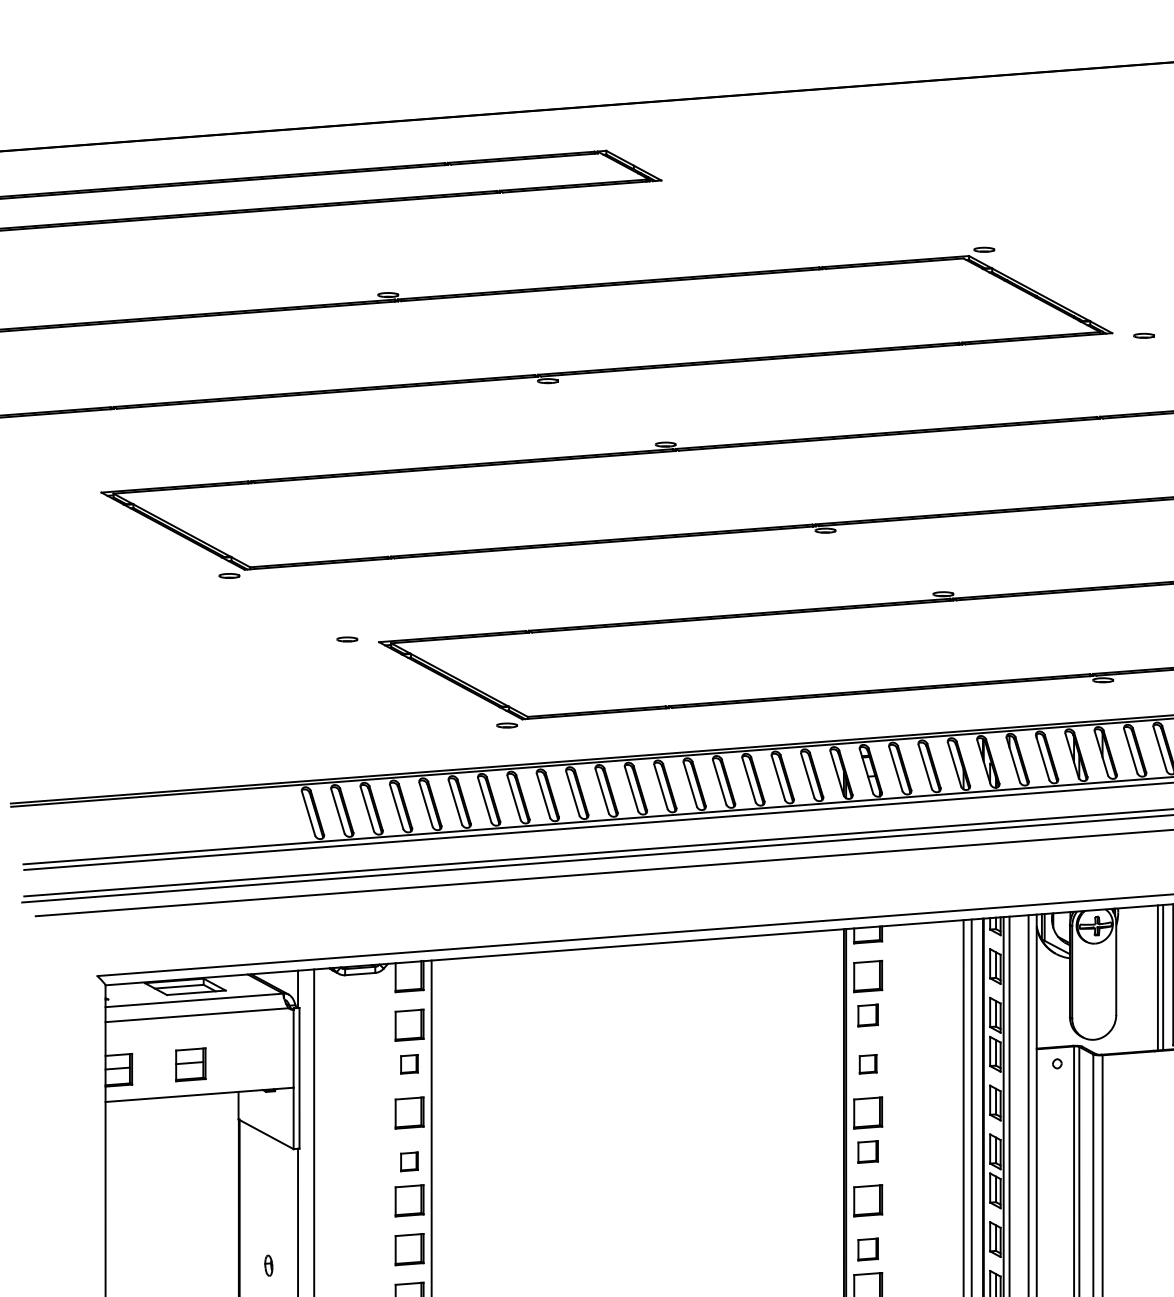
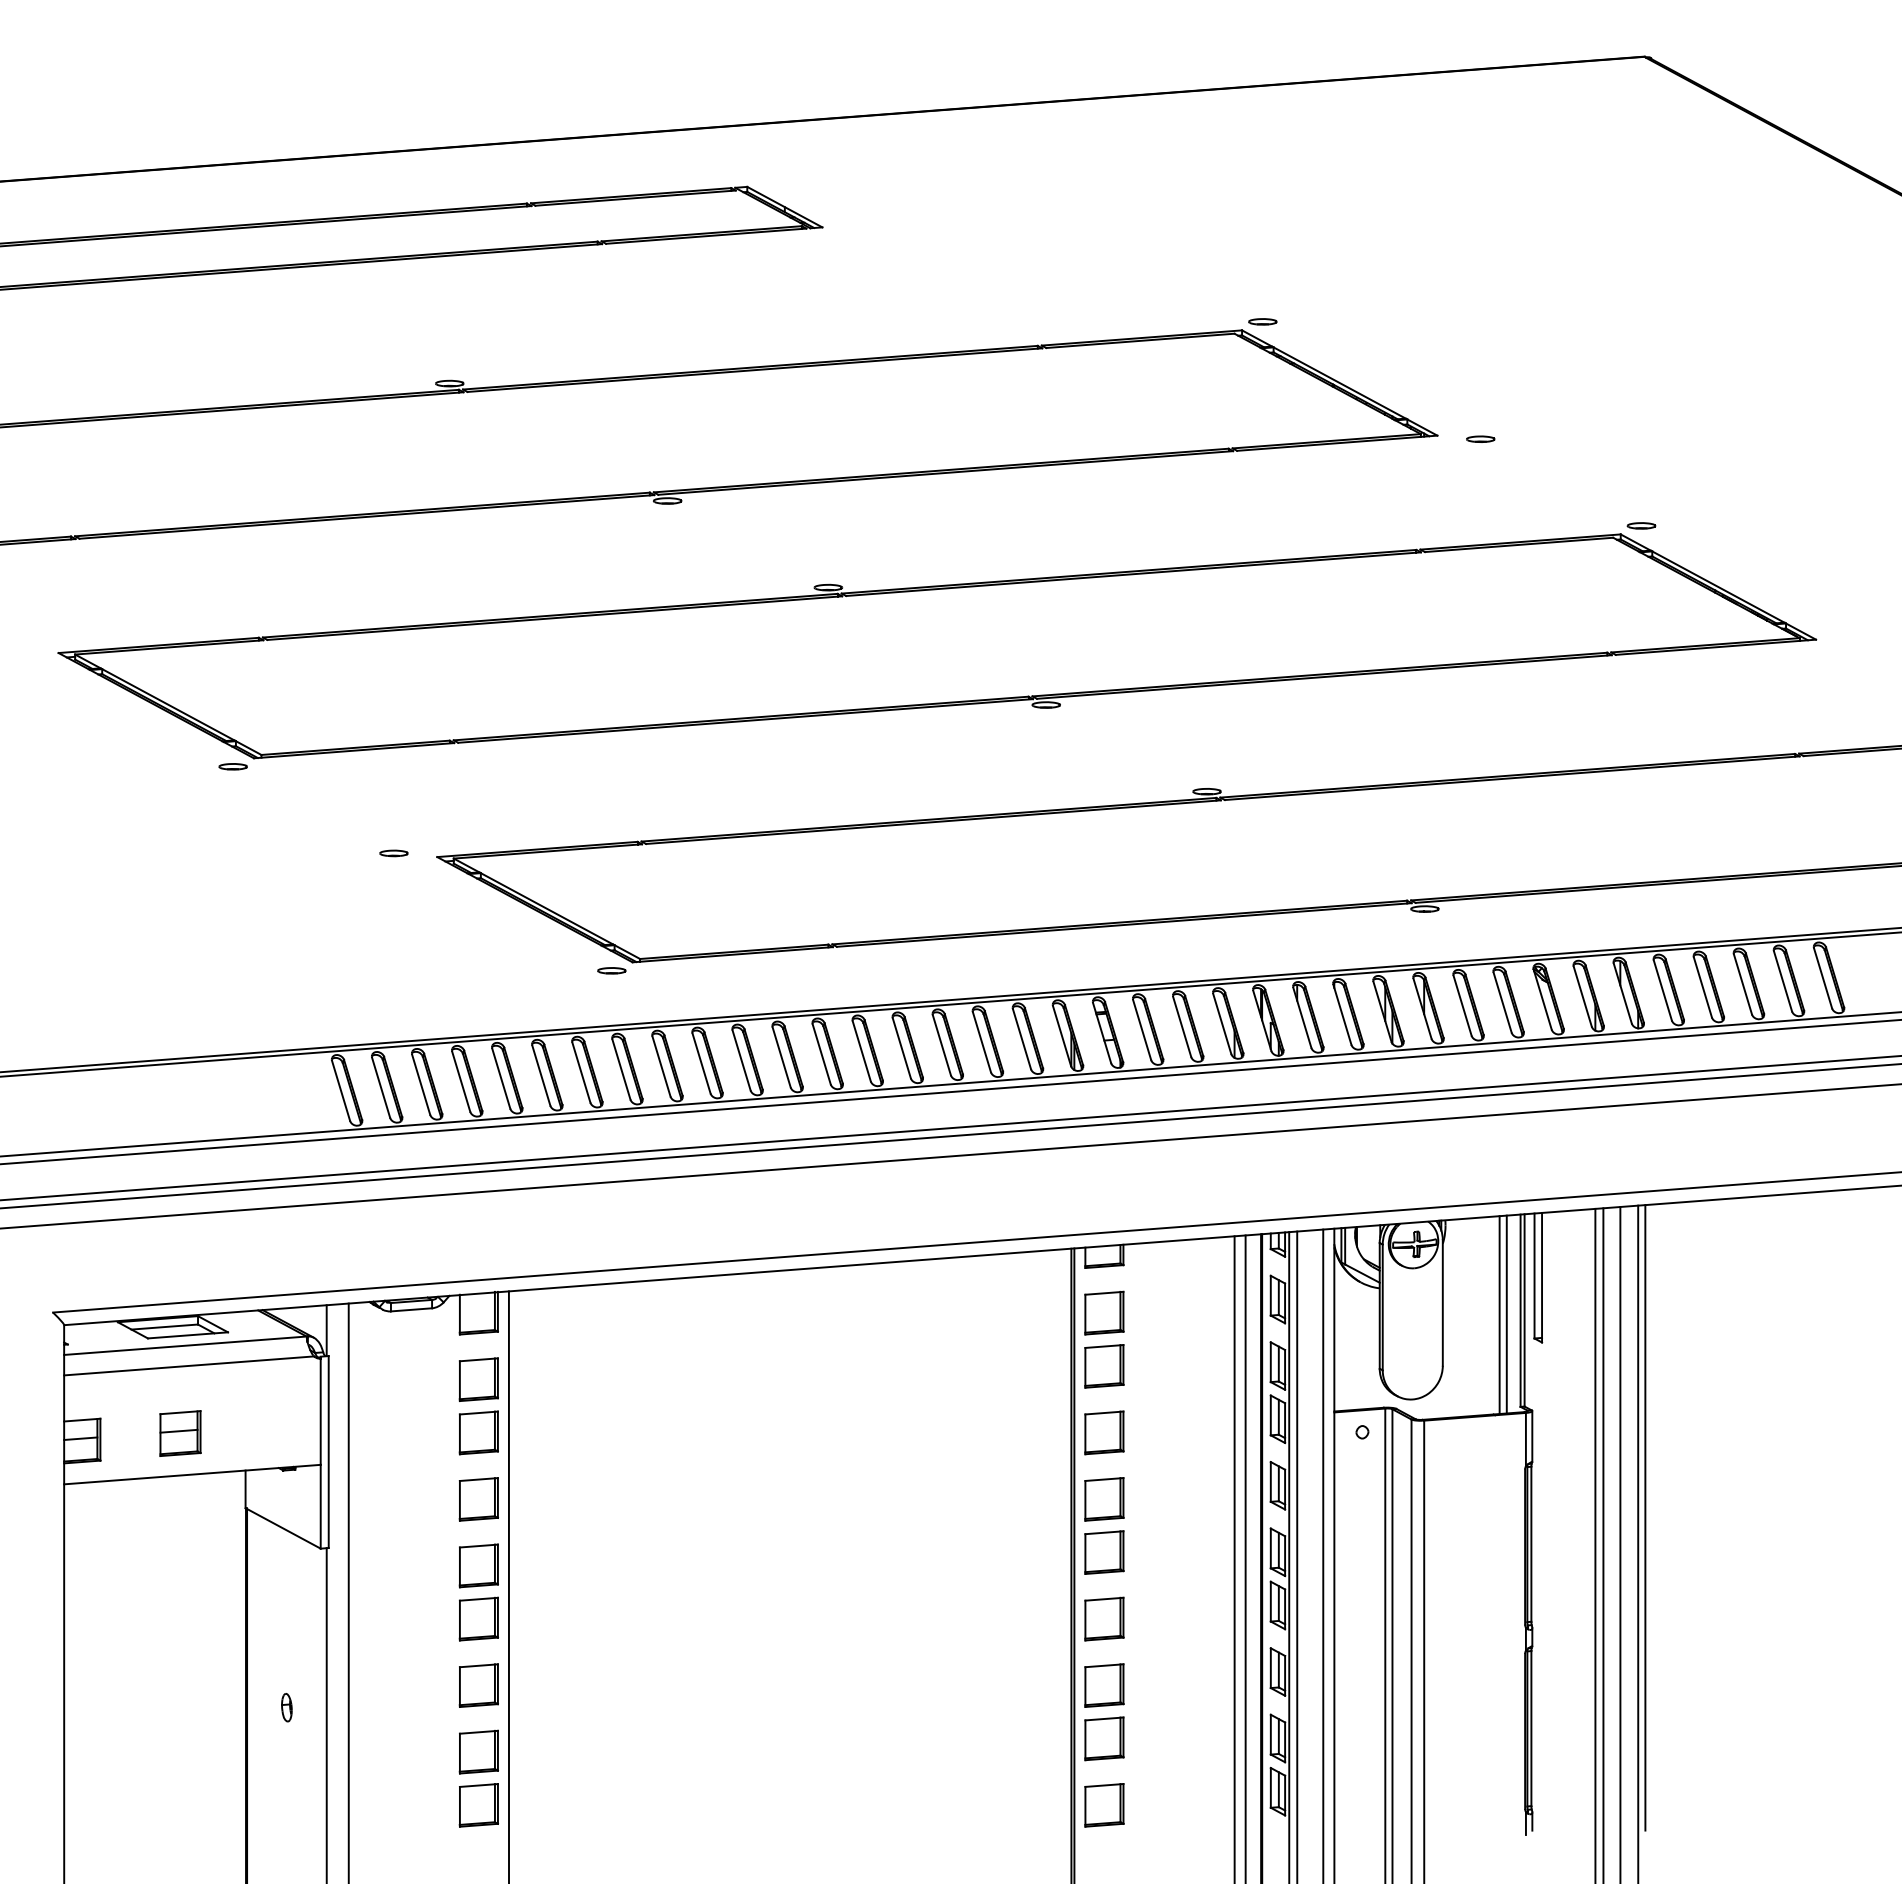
part: (868, 1015) -> (1104, 1366), size x1.43
part: (409, 1064) -> (478, 1432), size x1.67
part: (868, 1064) -> (1104, 1432), size x1.67
part: (868, 1151) -> (1104, 1552), size x1.43
part: (409, 1161) -> (478, 1565), size x1.67
part: (868, 1249) -> (1104, 1685), size x1.43

